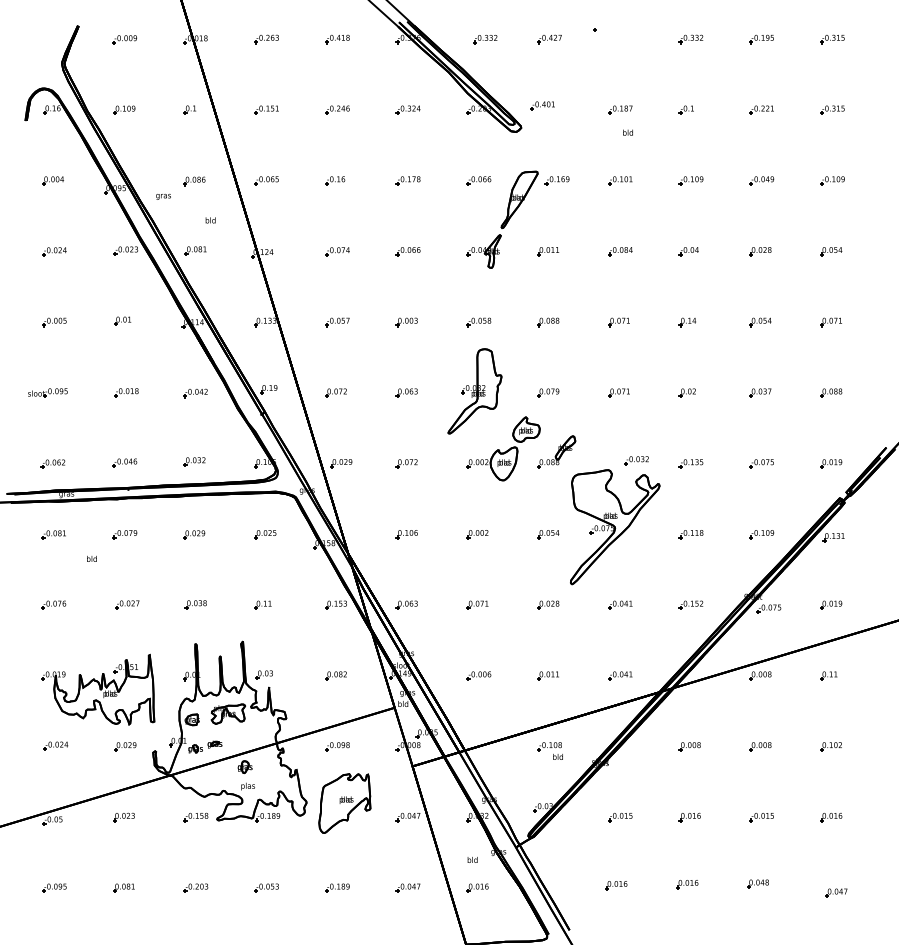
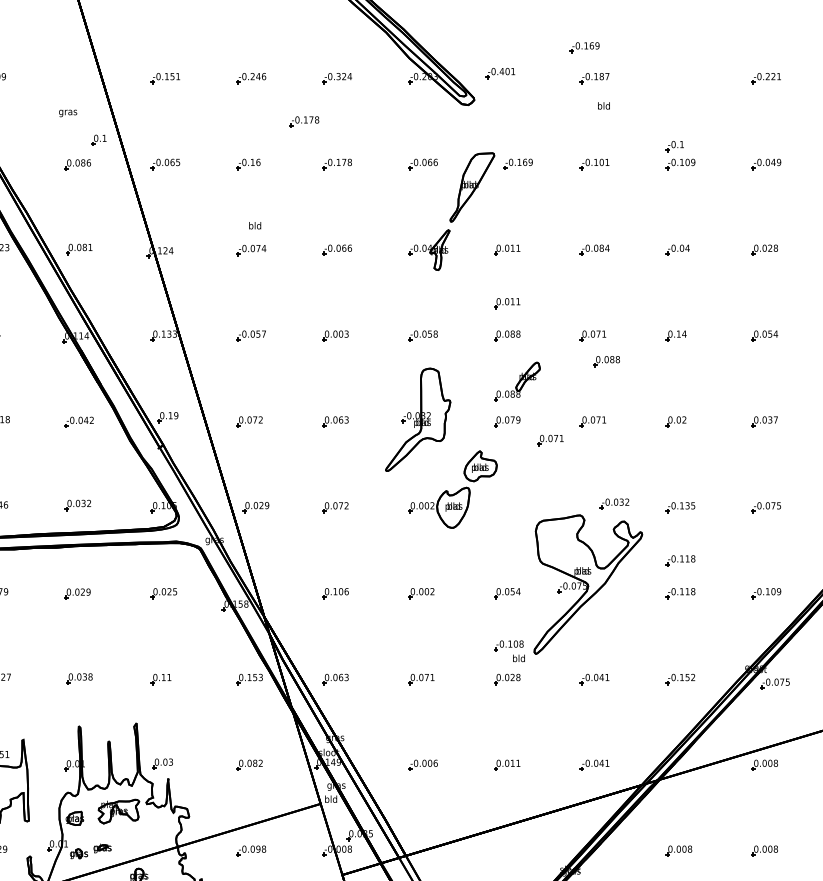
part: (611, 84) -> (583, 47), added
part: (189, 109) -> (98, 139), moved
part: (685, 109) -> (673, 145), moved
part: (380, 145) -> (303, 121), added
text: (163, 196) -> (68, 112), moved
text: (210, 220) -> (254, 225), moved
part: (548, 295) -> (507, 303), added
part: (630, 343) -> (606, 361), added
part: (583, 408) -> (549, 440), added
part: (556, 451) -> (517, 381), moved
part: (690, 507) -> (679, 560), added
part: (549, 750) -> (508, 650), moved

